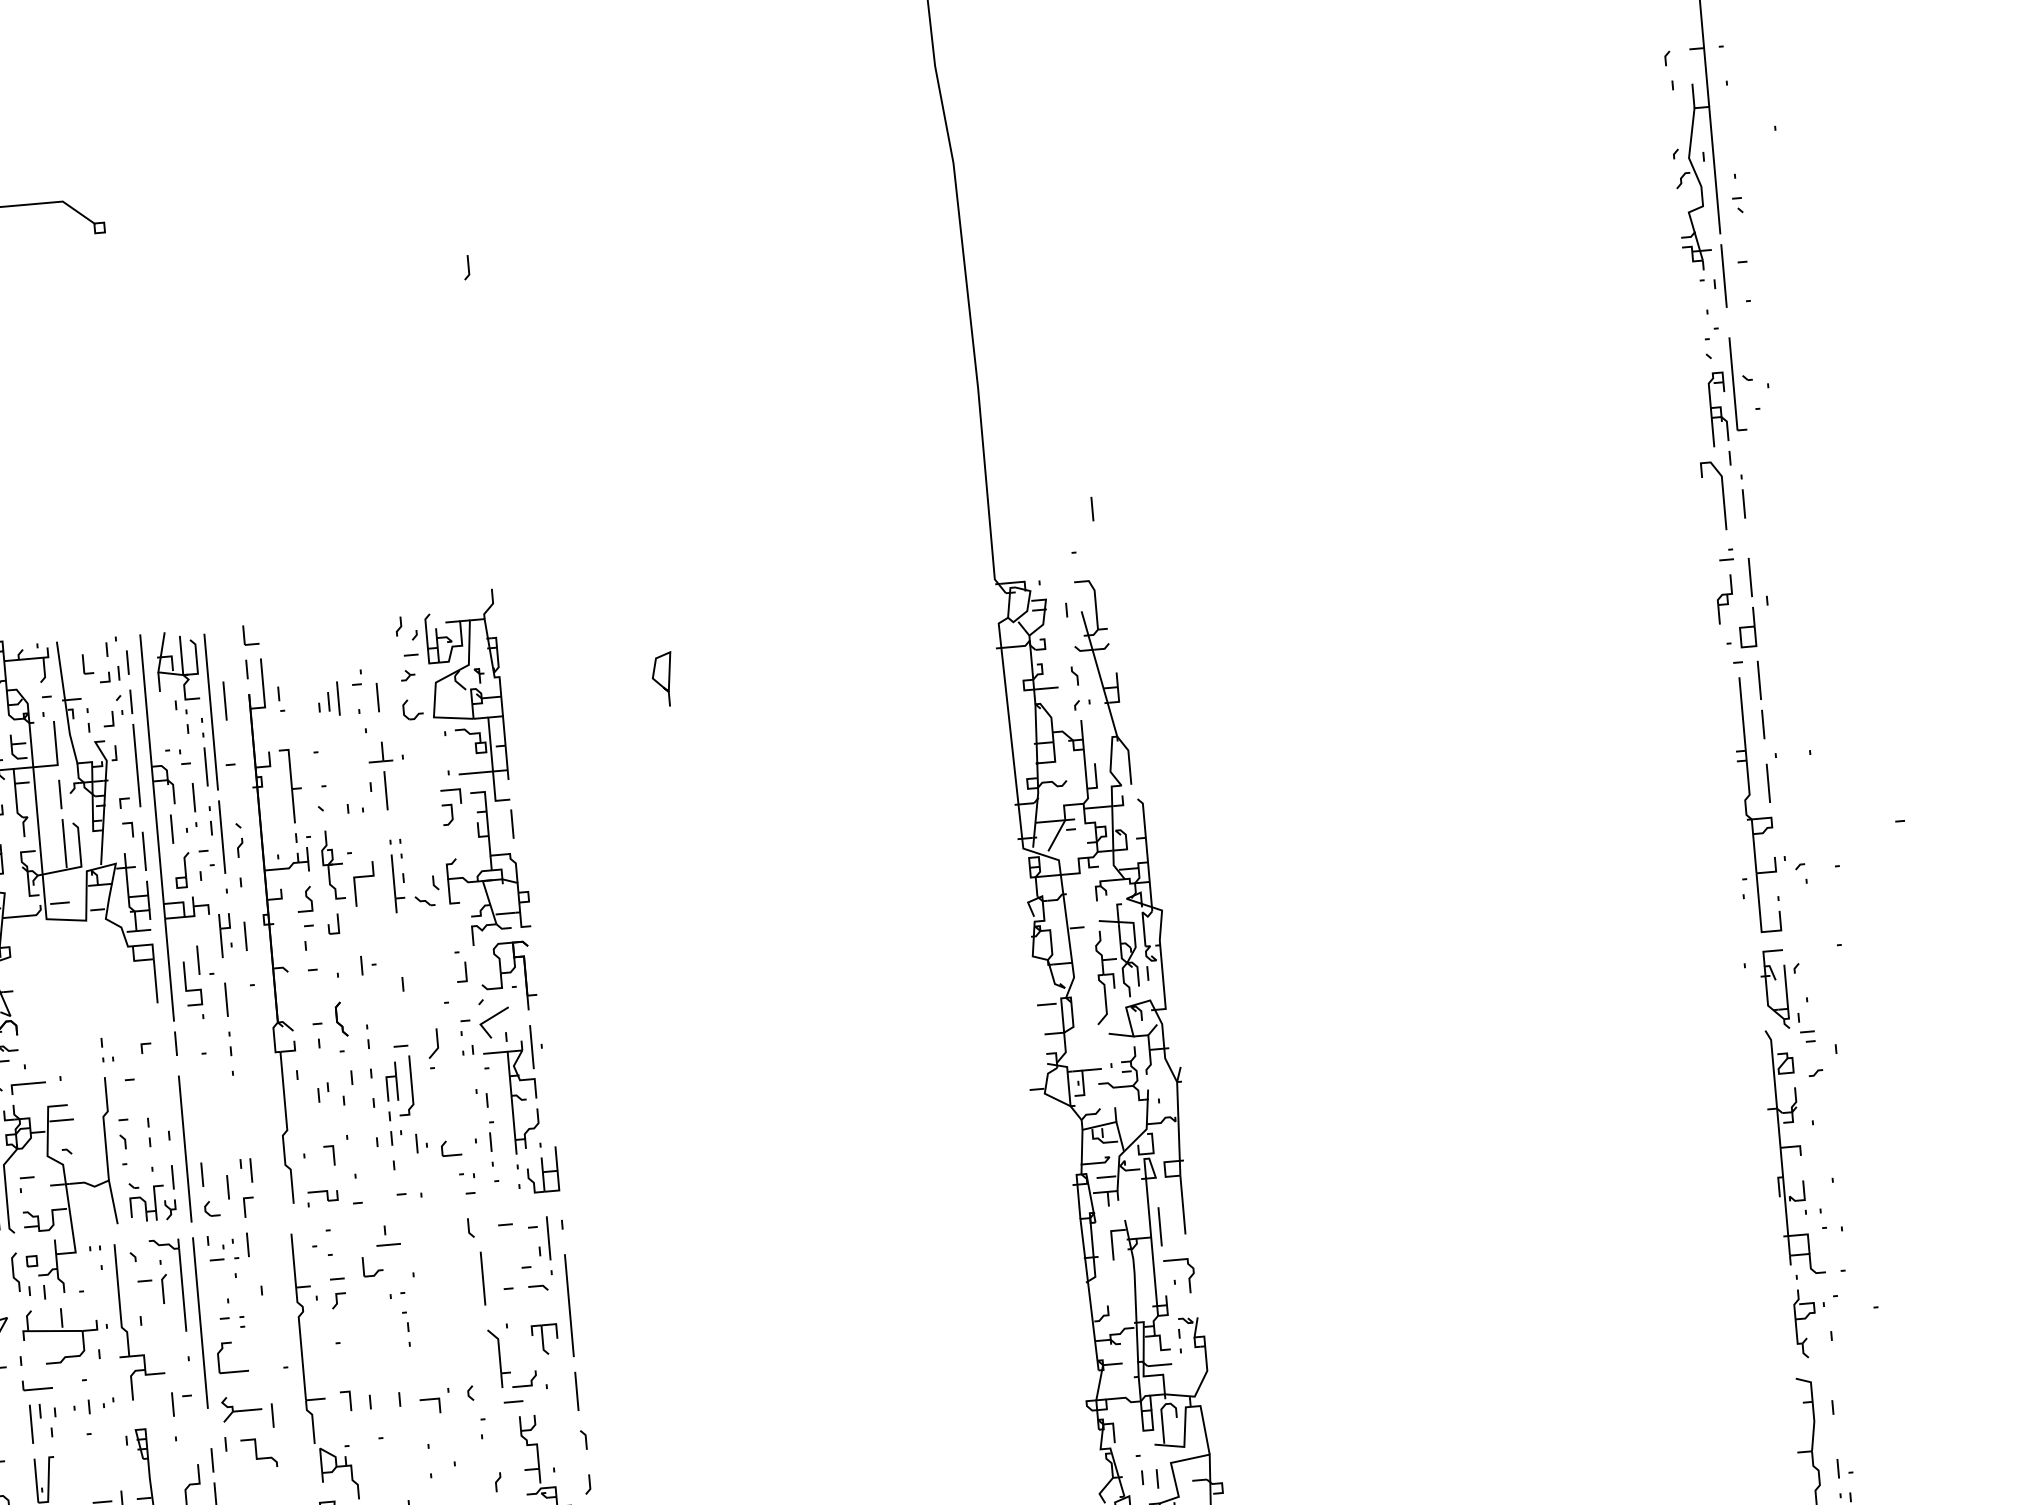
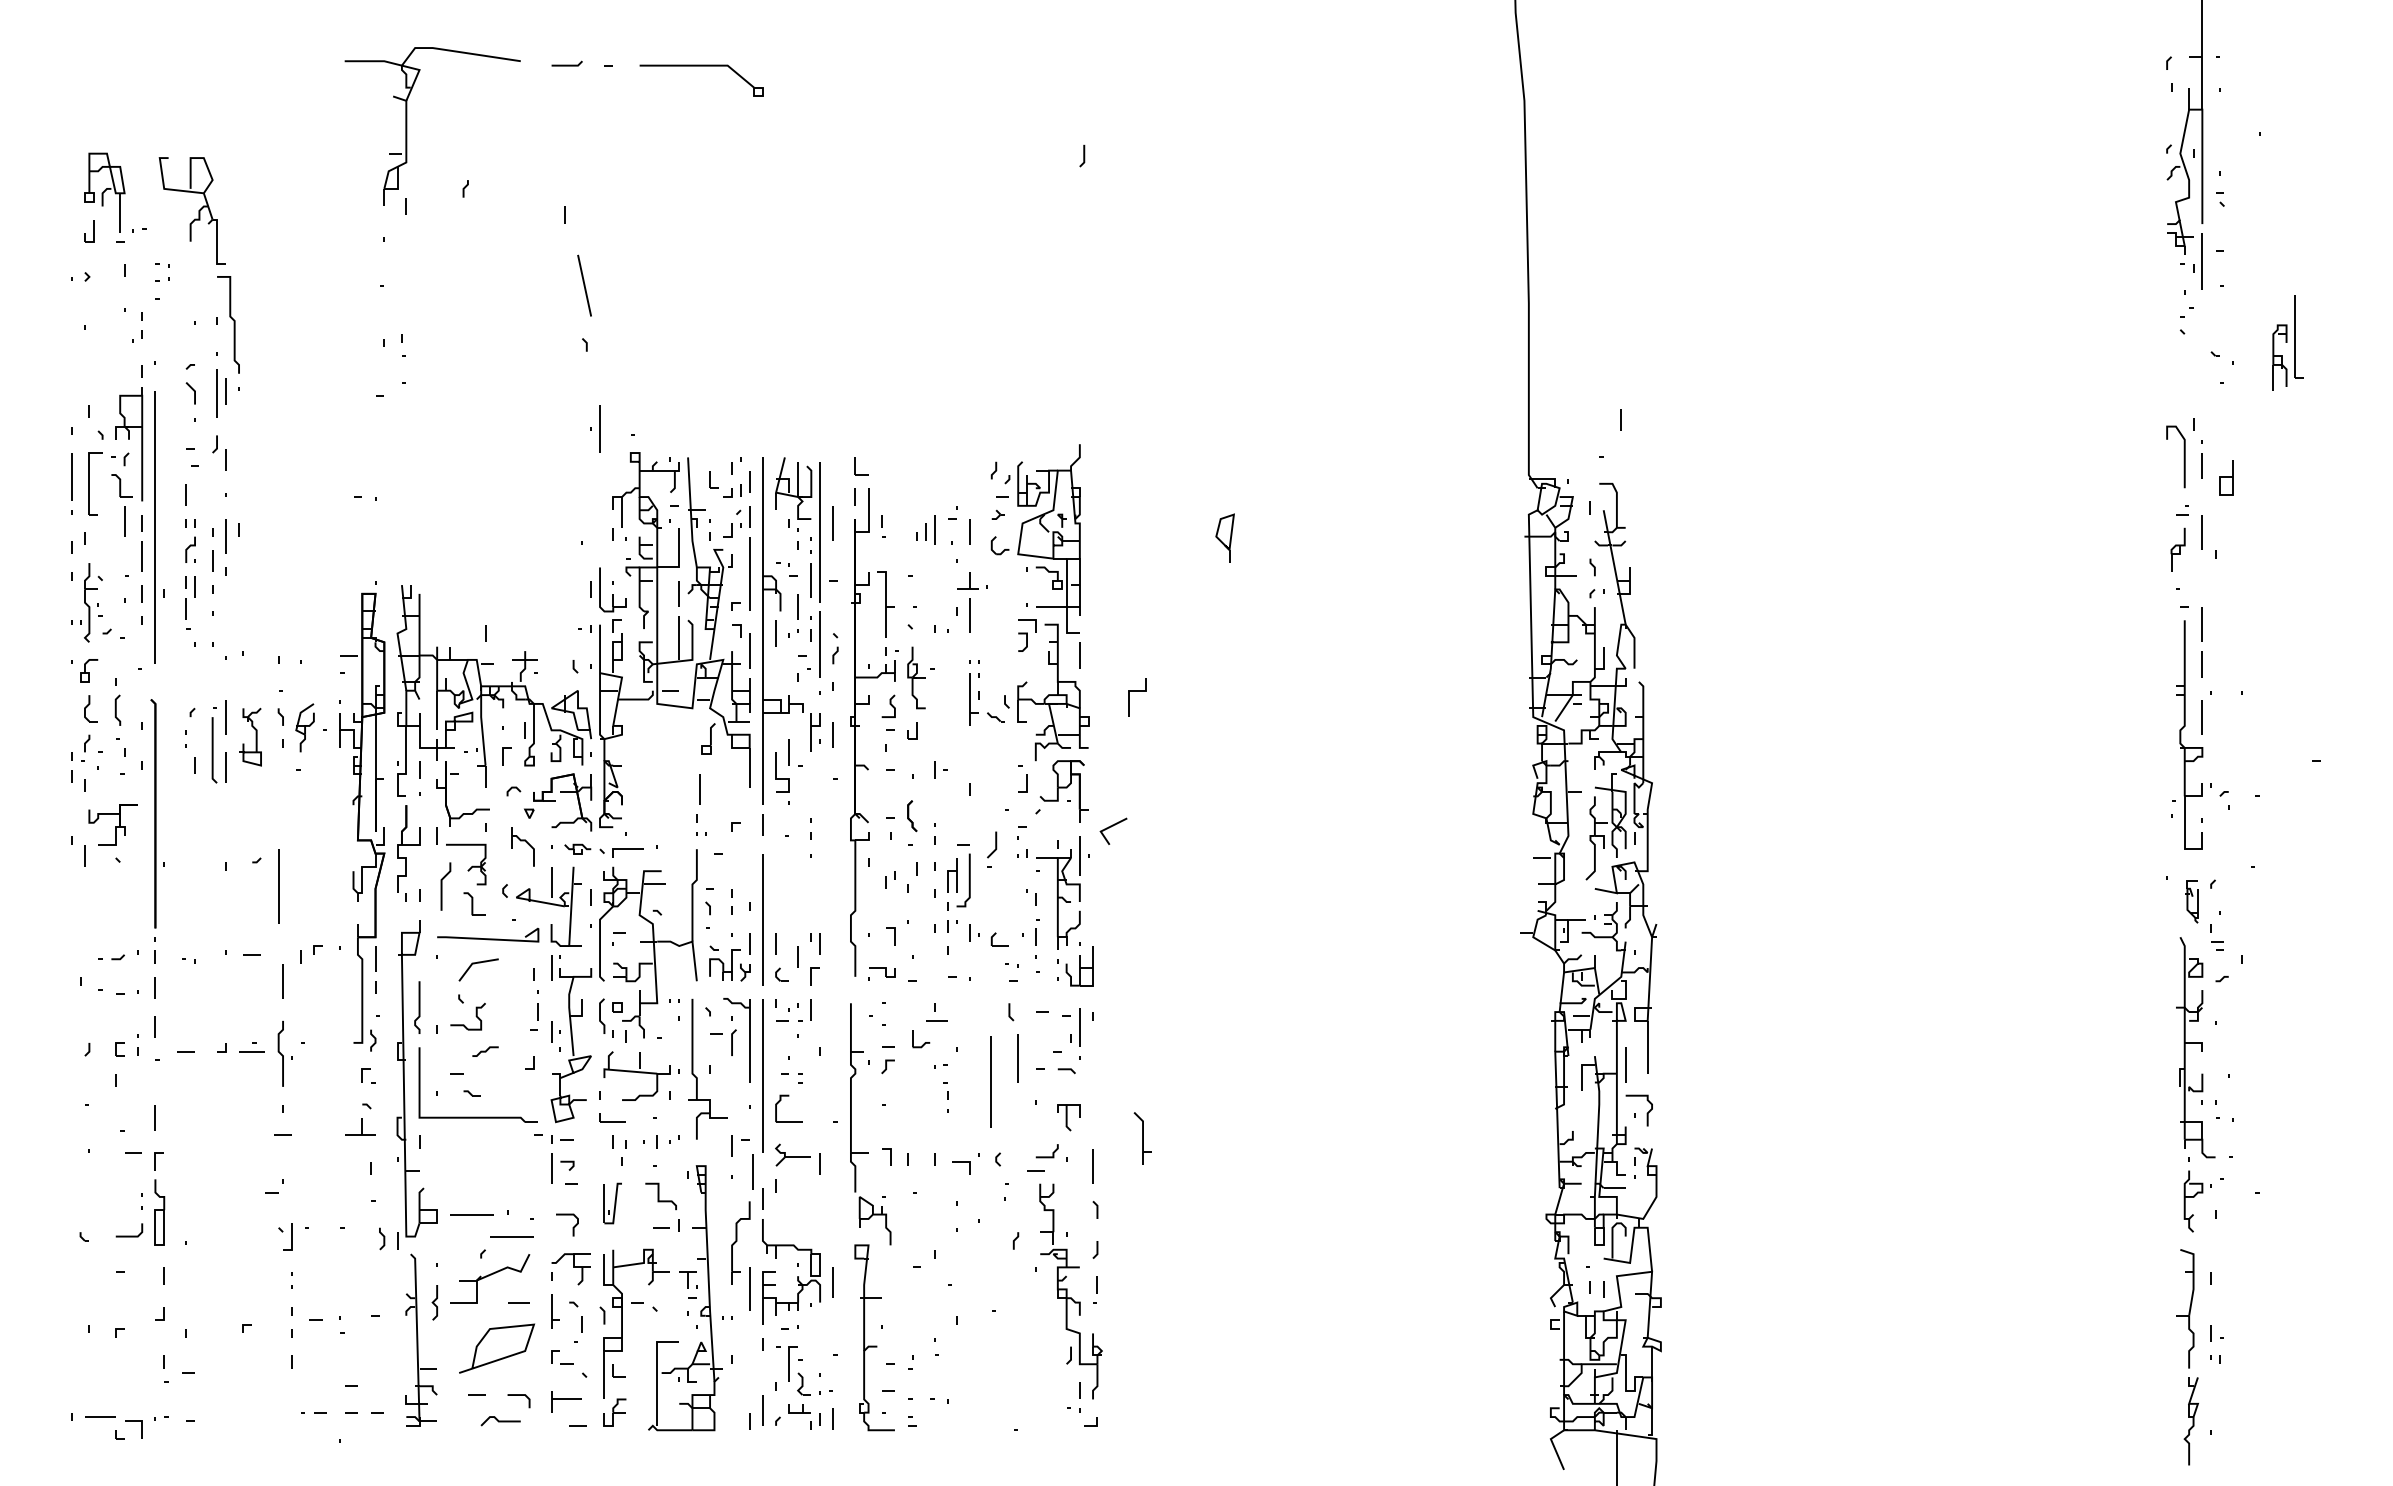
part: (1725, 391) -> (2287, 342), moved
part: (1747, 627) -> (2226, 477), moved
part: (182, 869) -> (708, 738), moved
line: (364, 877) -> (1137, 691), moved
part: (1774, 989) -> (2191, 901), size x0.6
line: (225, 999) -> (699, 789), moved
line: (492, 1018) -> (1111, 827), moved
line: (568, 1305) -> (990, 1081), moved
part: (499, 1358) -> (1142, 1138), moved
line: (30, 1423) -> (752, 1171), moved
curve: (257, 1453) -> (659, 1196), moved

